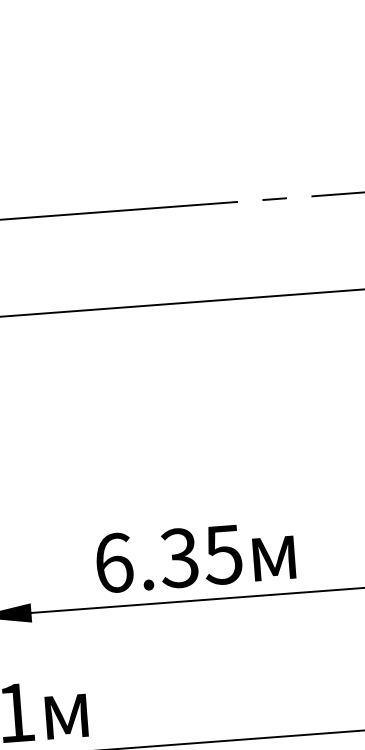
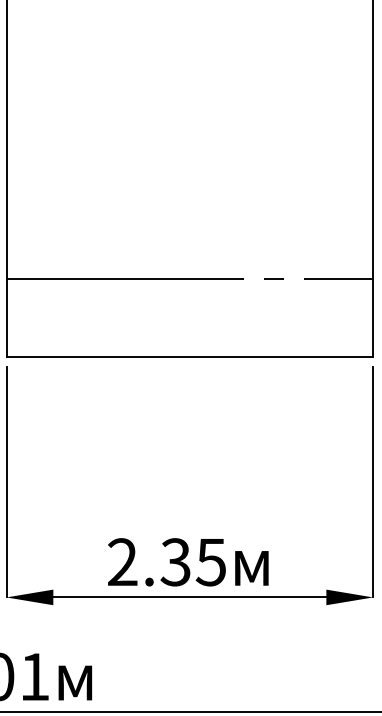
text: (113, 563) -> (122, 562), 6.35 -> 2.35

